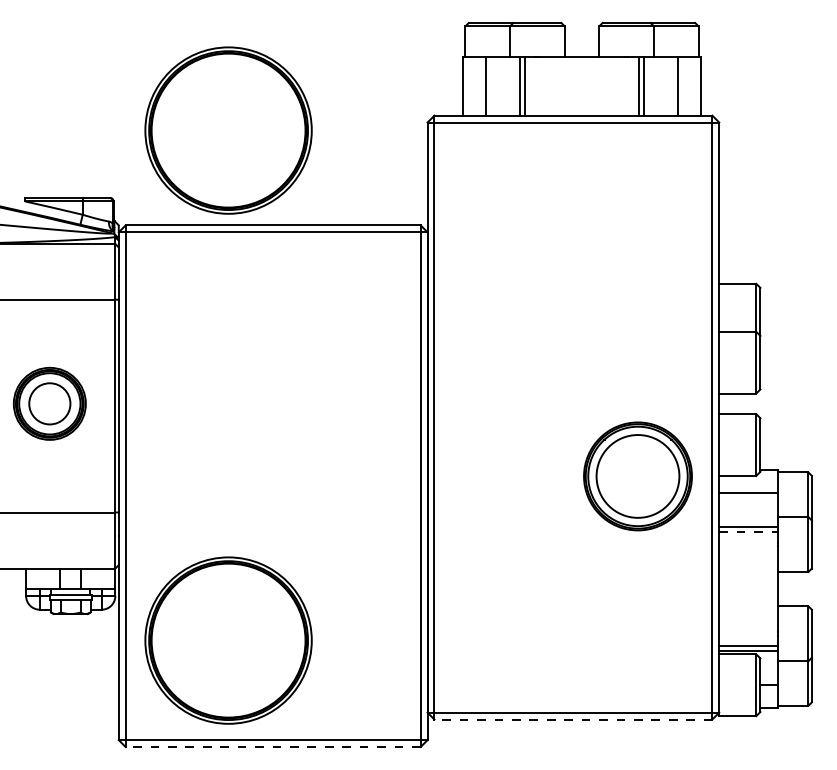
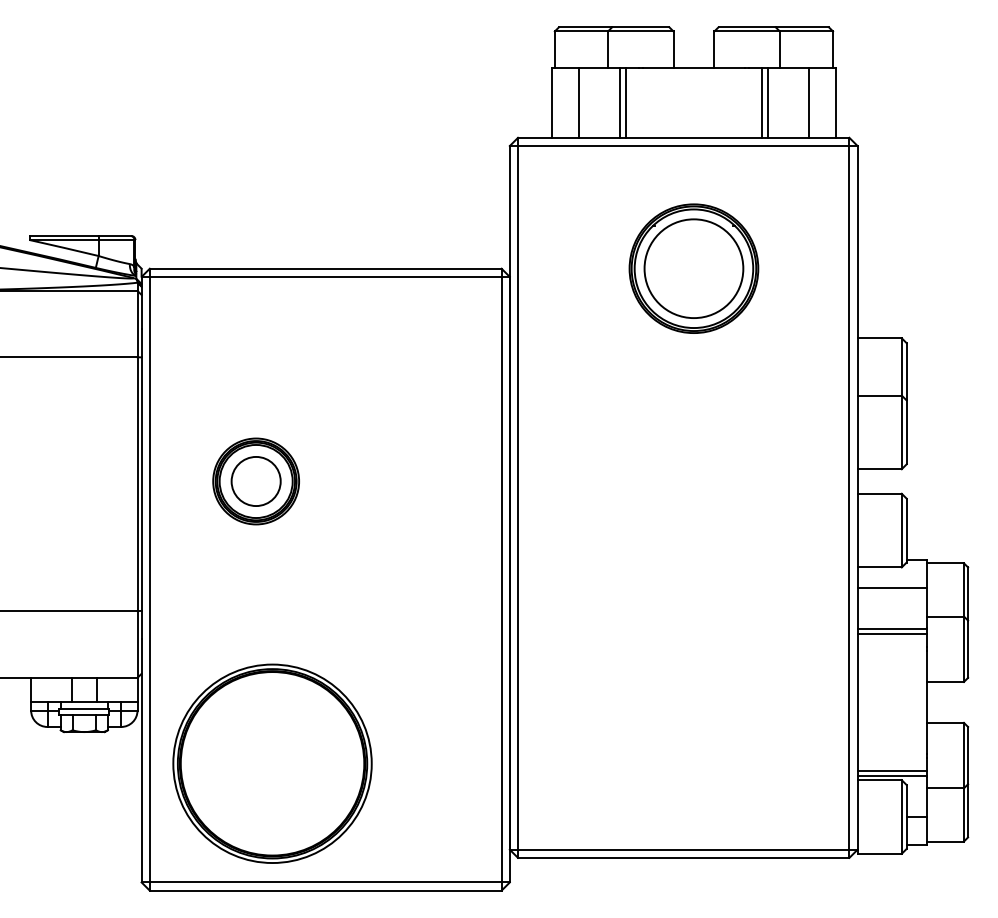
part: (228, 130) -> (272, 155), removed
part: (49, 403) -> (255, 481), moved
part: (637, 476) -> (693, 268), moved
line: (748, 532) -> (892, 634), dashed -> solid
line: (573, 719) -> (683, 857), dashed -> solid
line: (273, 746) -> (326, 890), dashed -> solid

